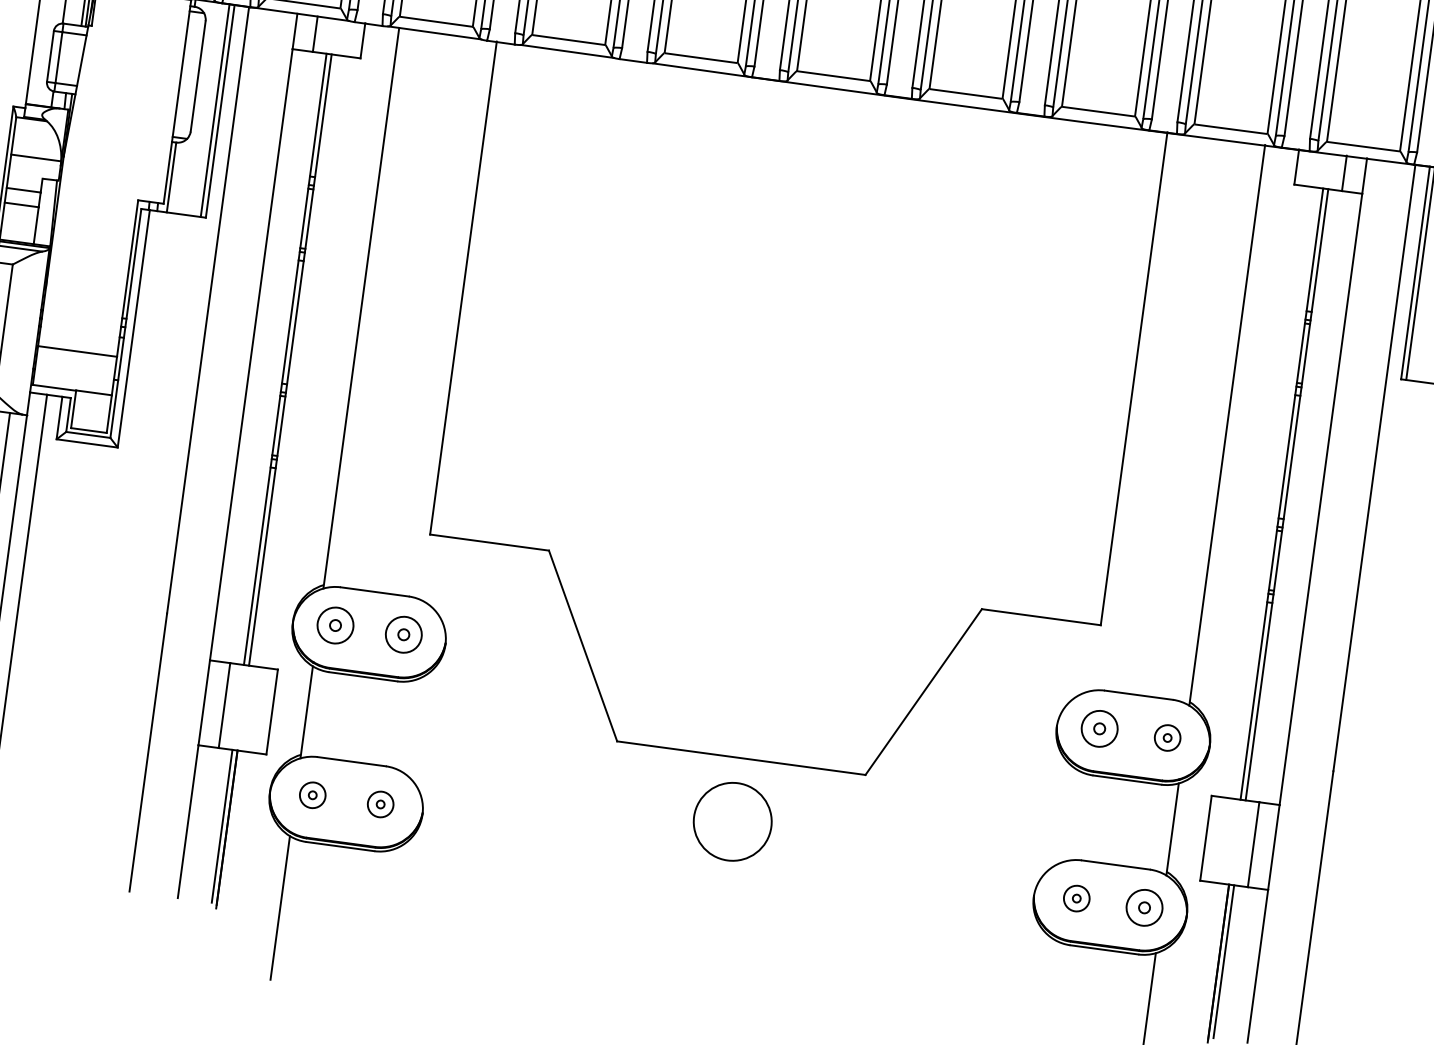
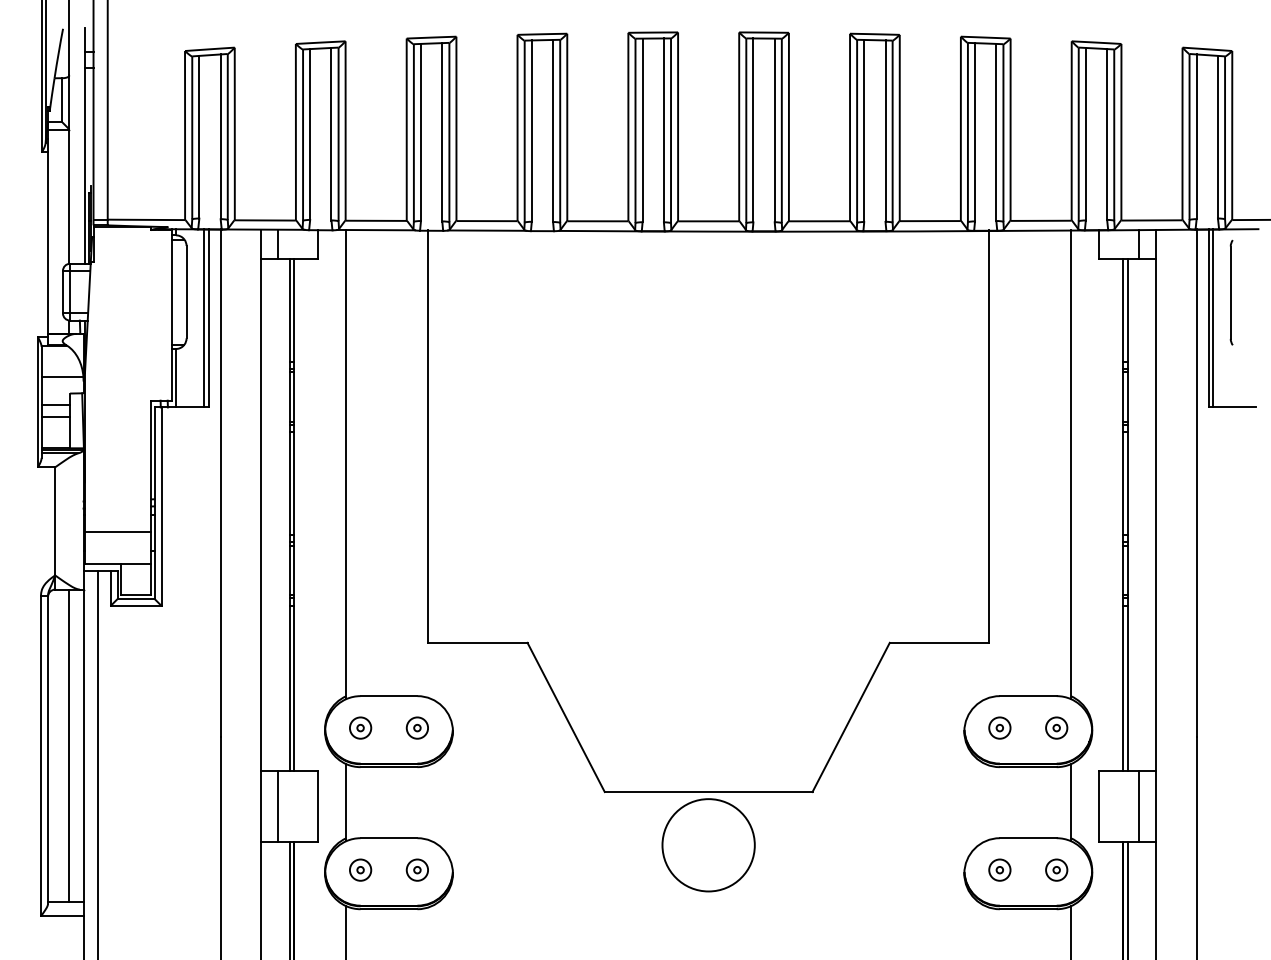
part: (335, 624) -> (360, 727), size x0.71
part: (402, 633) -> (416, 727), size x0.71
part: (1099, 728) -> (999, 727), size x0.71
circle: (732, 822) -> (708, 845), size x1.43
part: (1144, 906) -> (1056, 869), size x0.71

